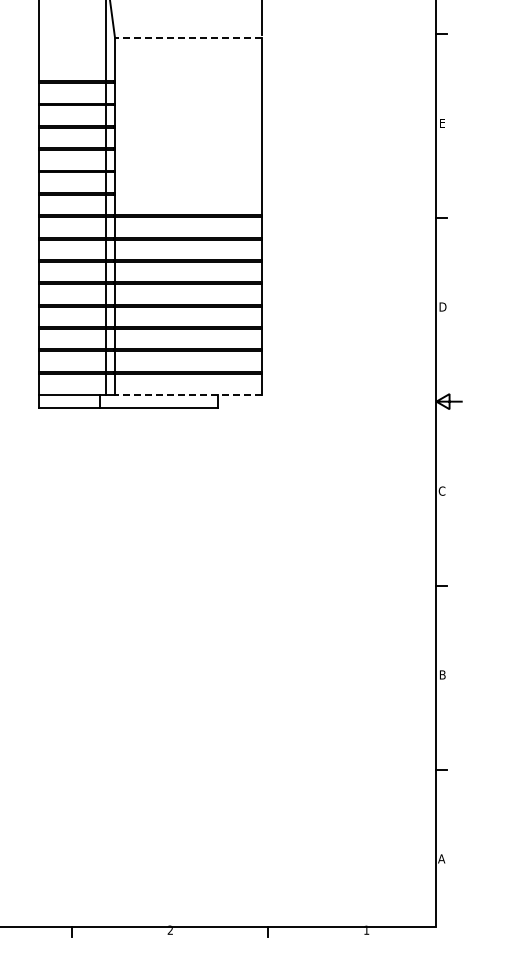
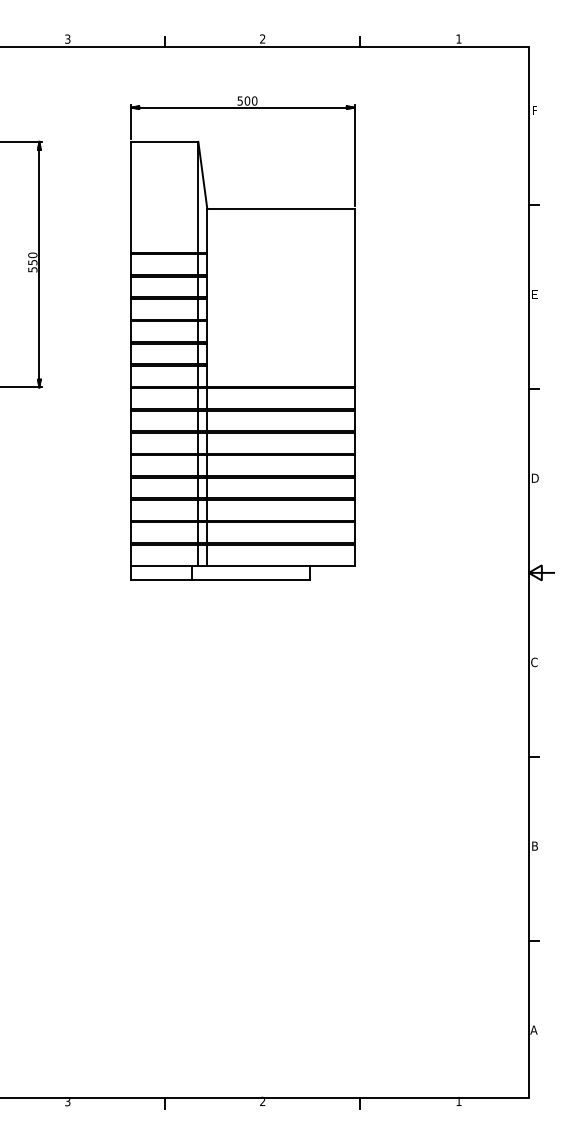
line: (189, 37) -> (281, 208), dashed -> solid
line: (189, 395) -> (281, 566), dashed -> solid

